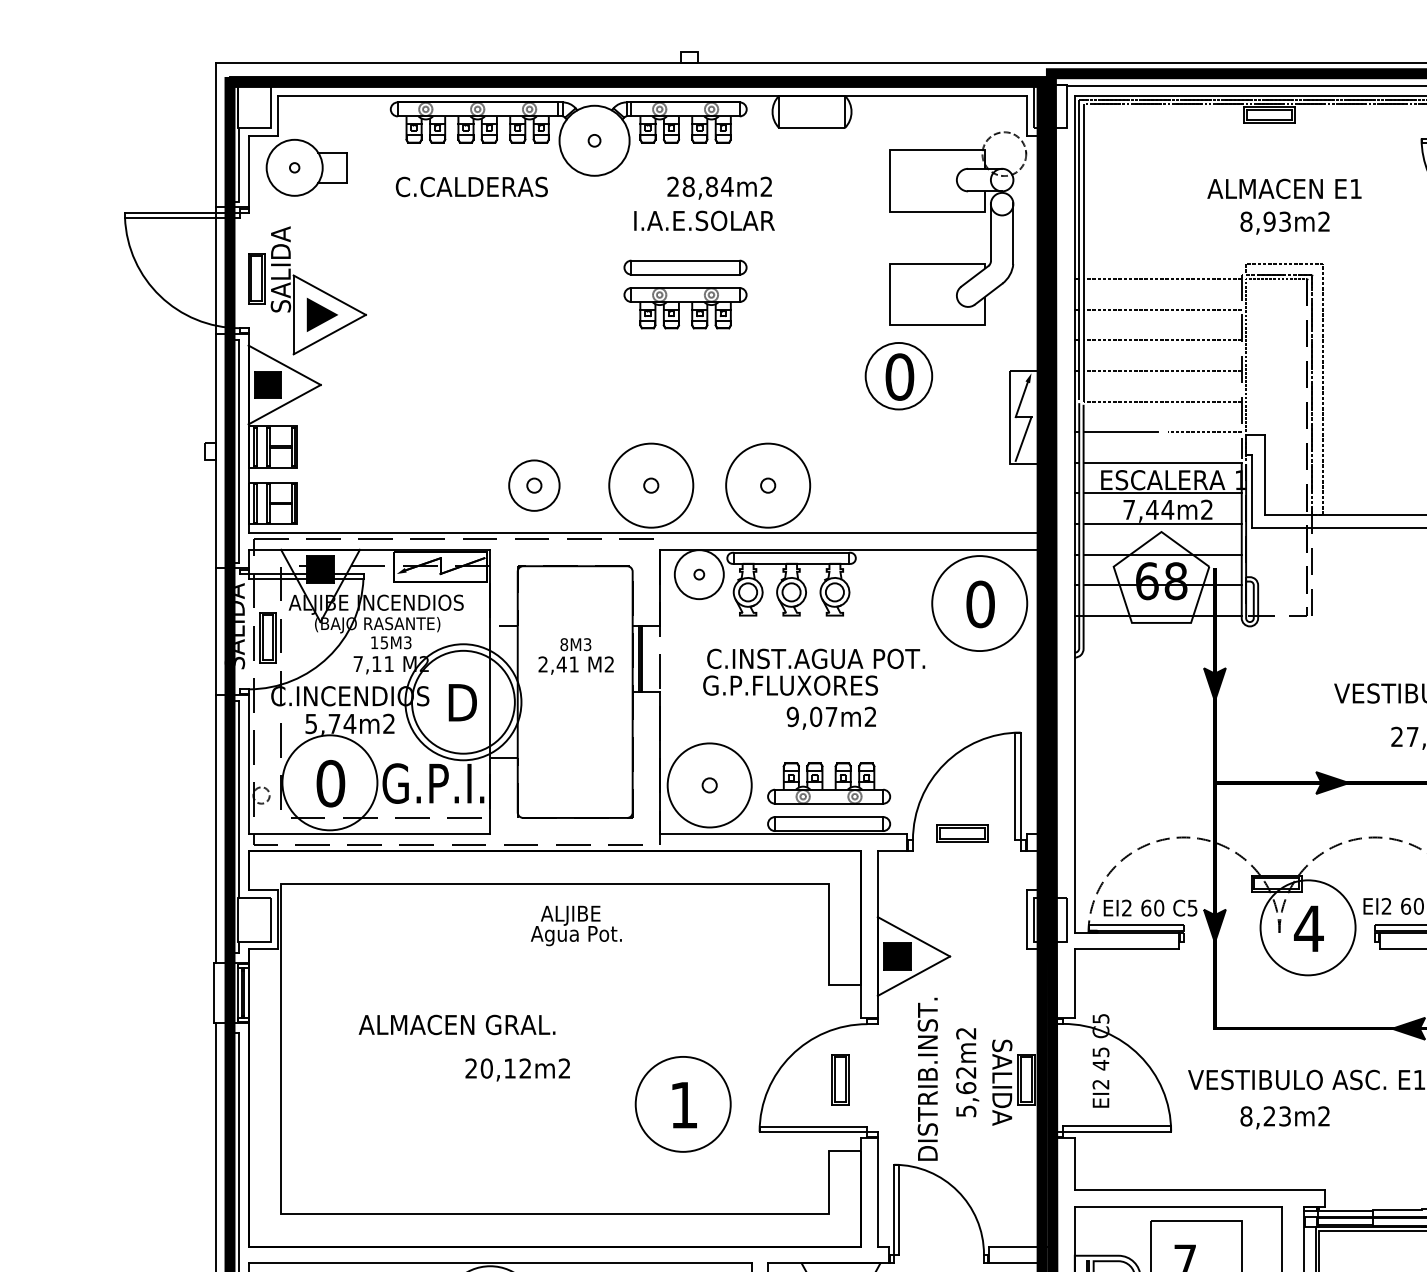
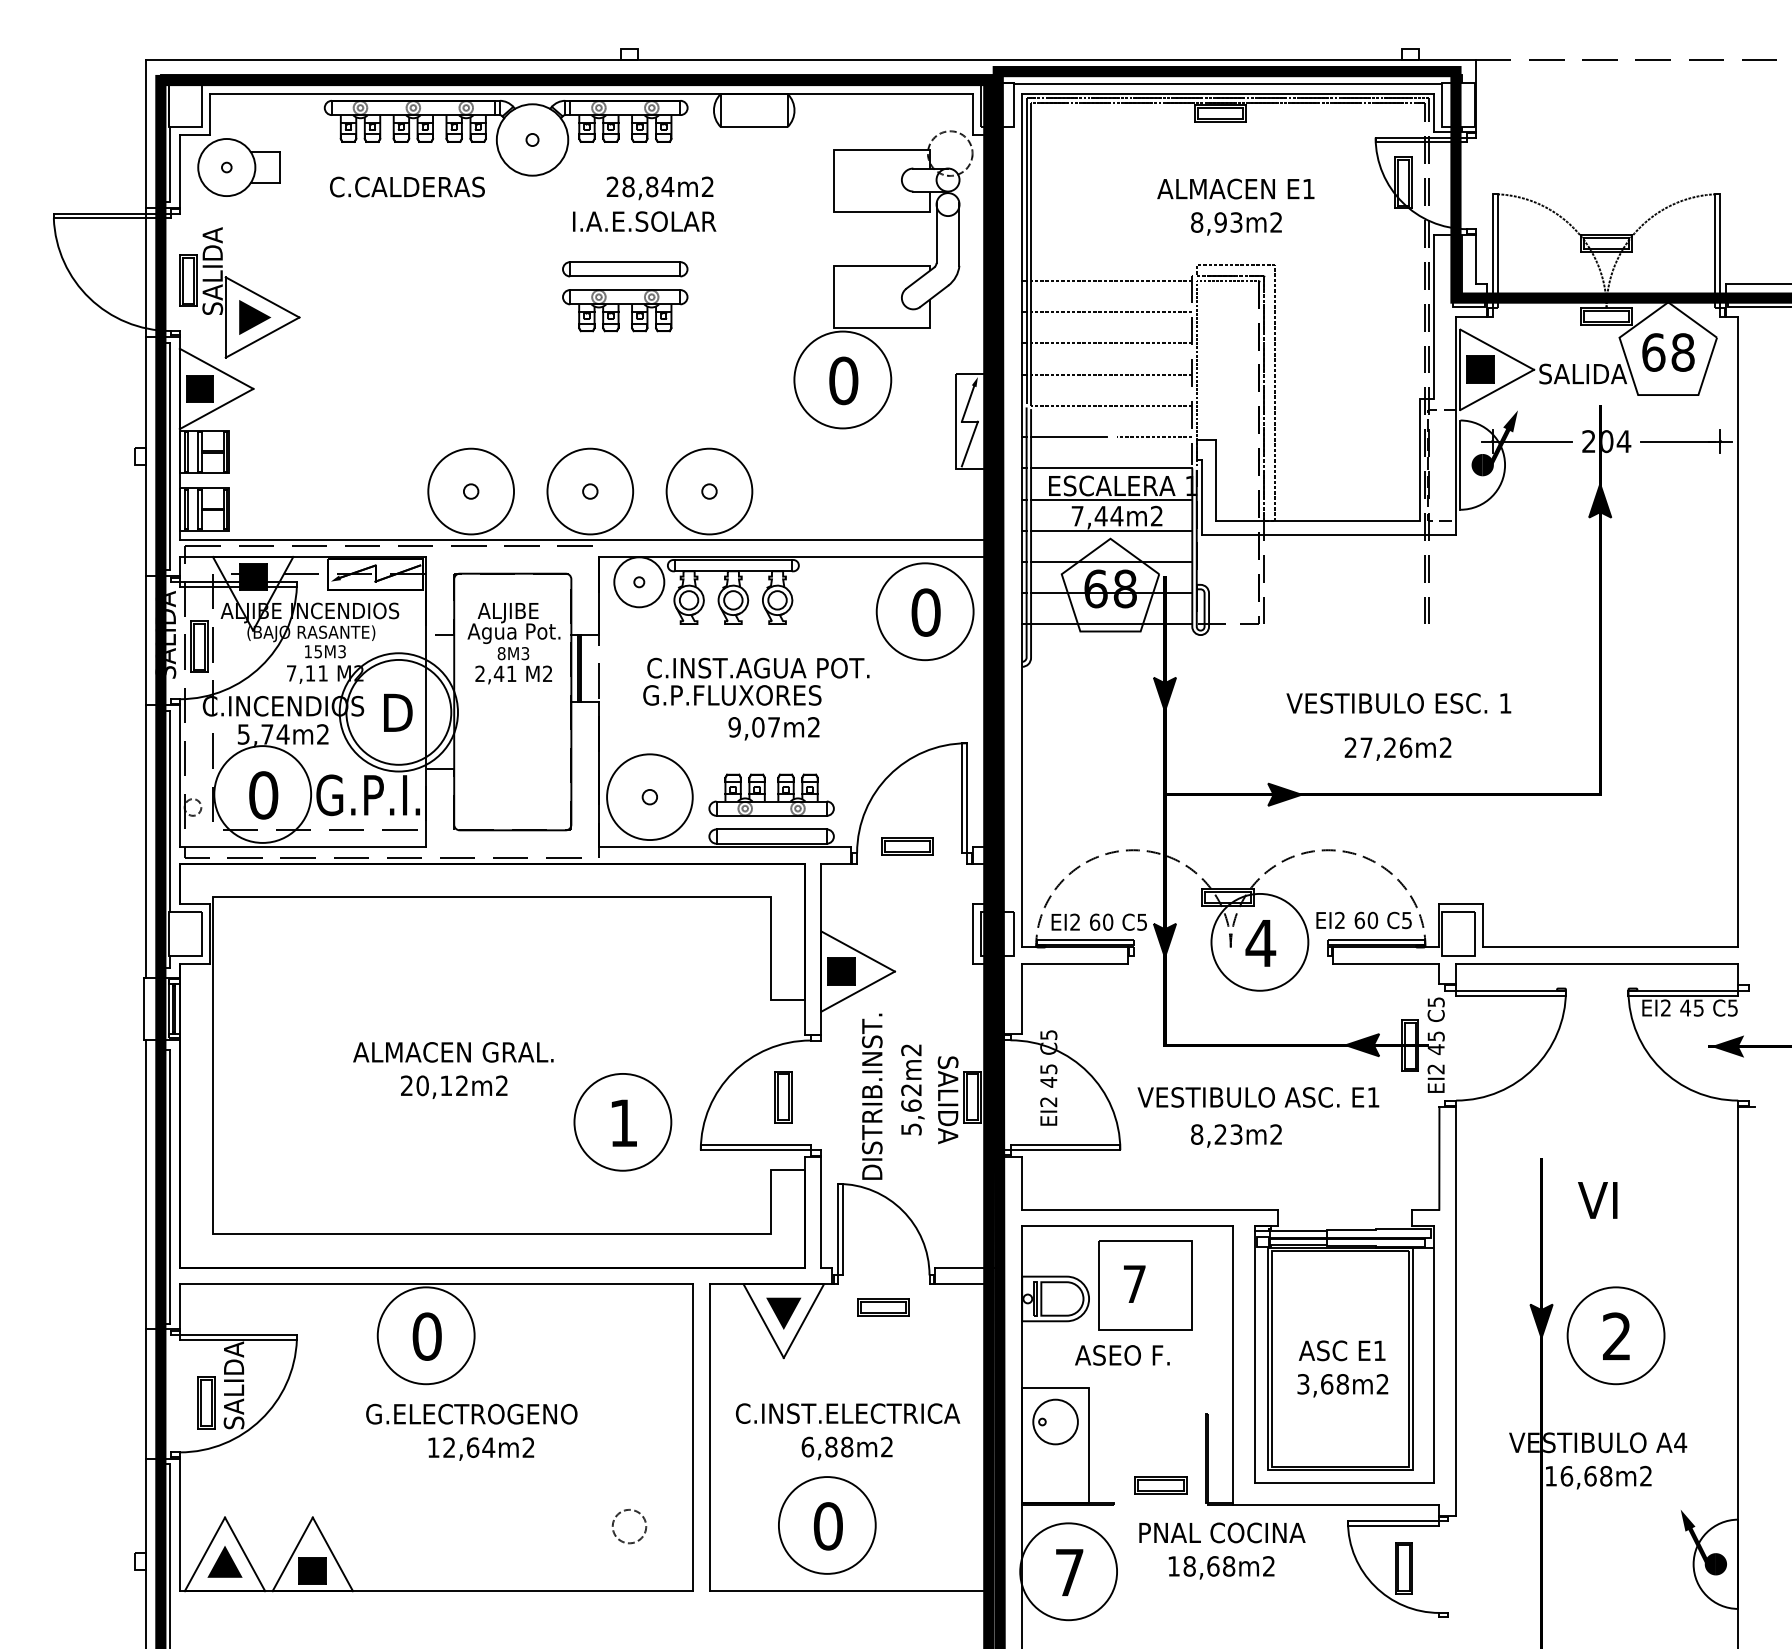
circle: (898, 375) -> (842, 379), size x1.43
circle: (534, 485) -> (471, 491), size x1.67
text: (575, 926) -> (513, 623), moved
text: (457, 1025) -> (453, 1052), moved

